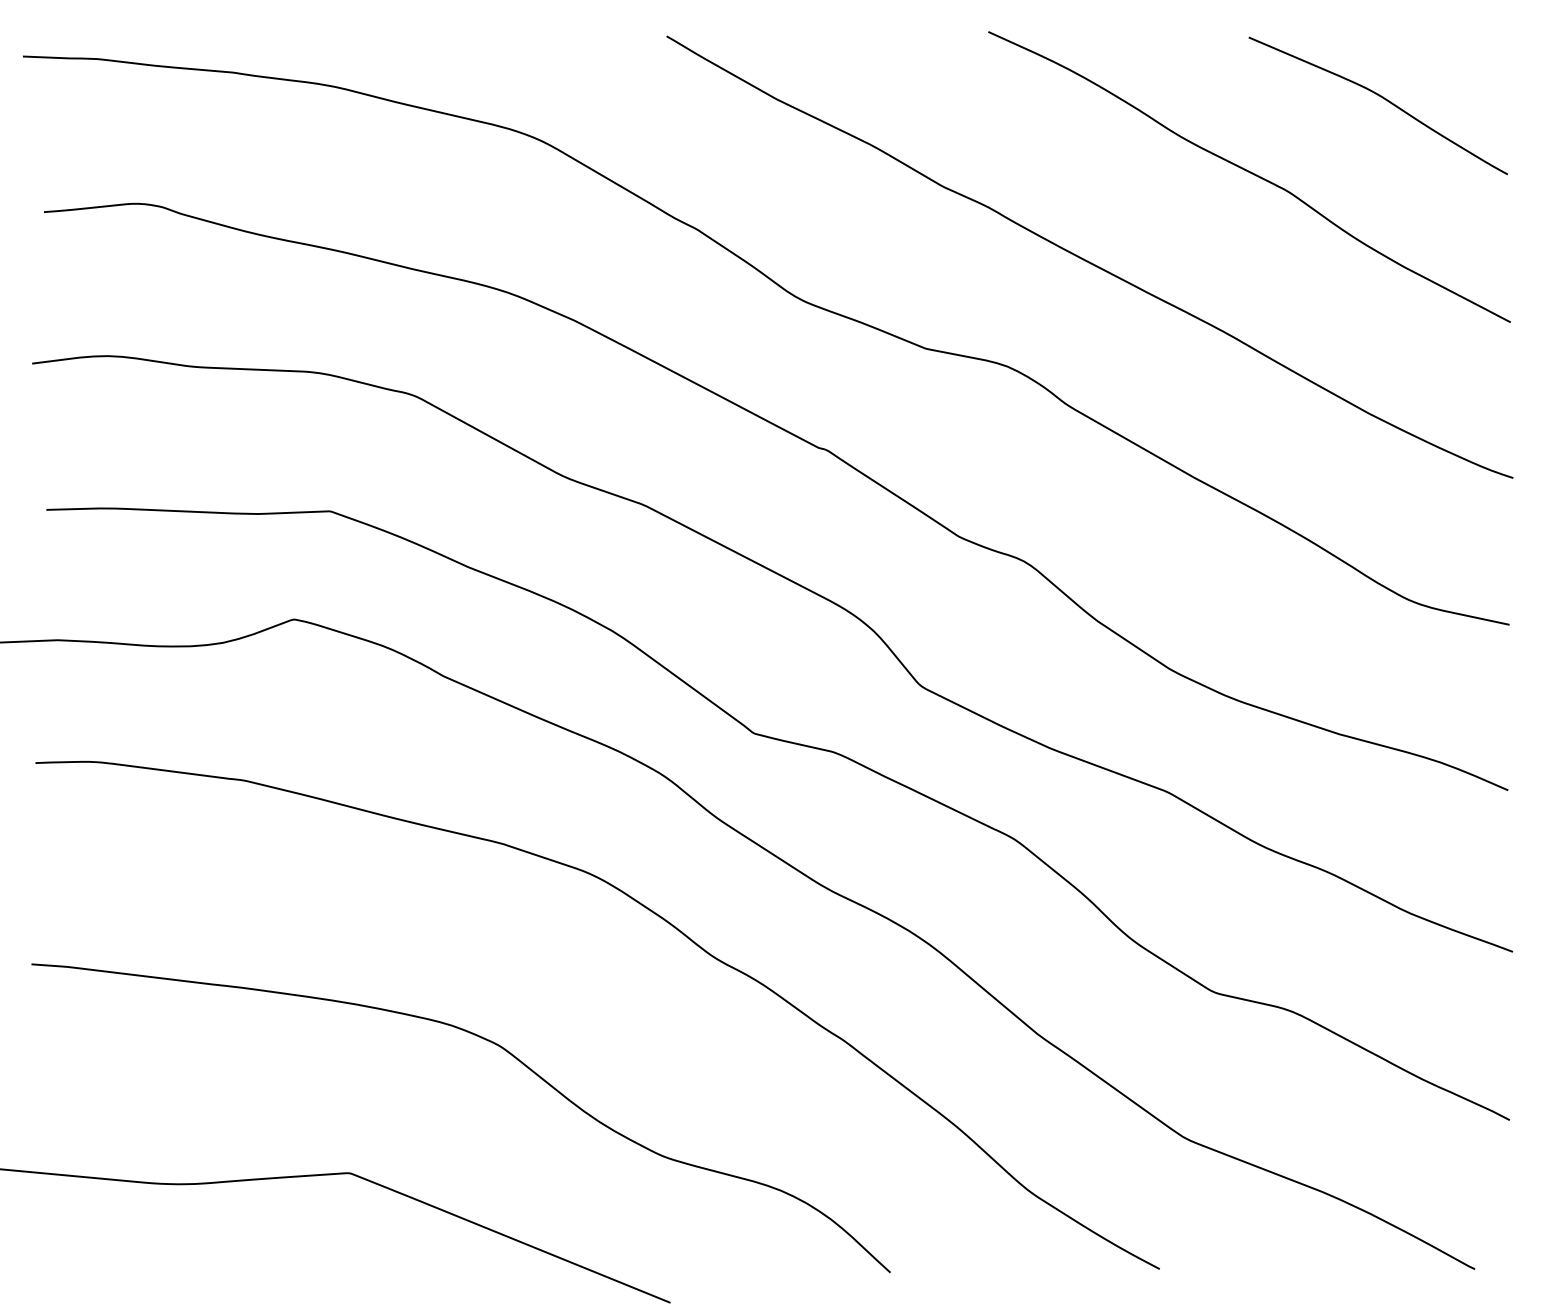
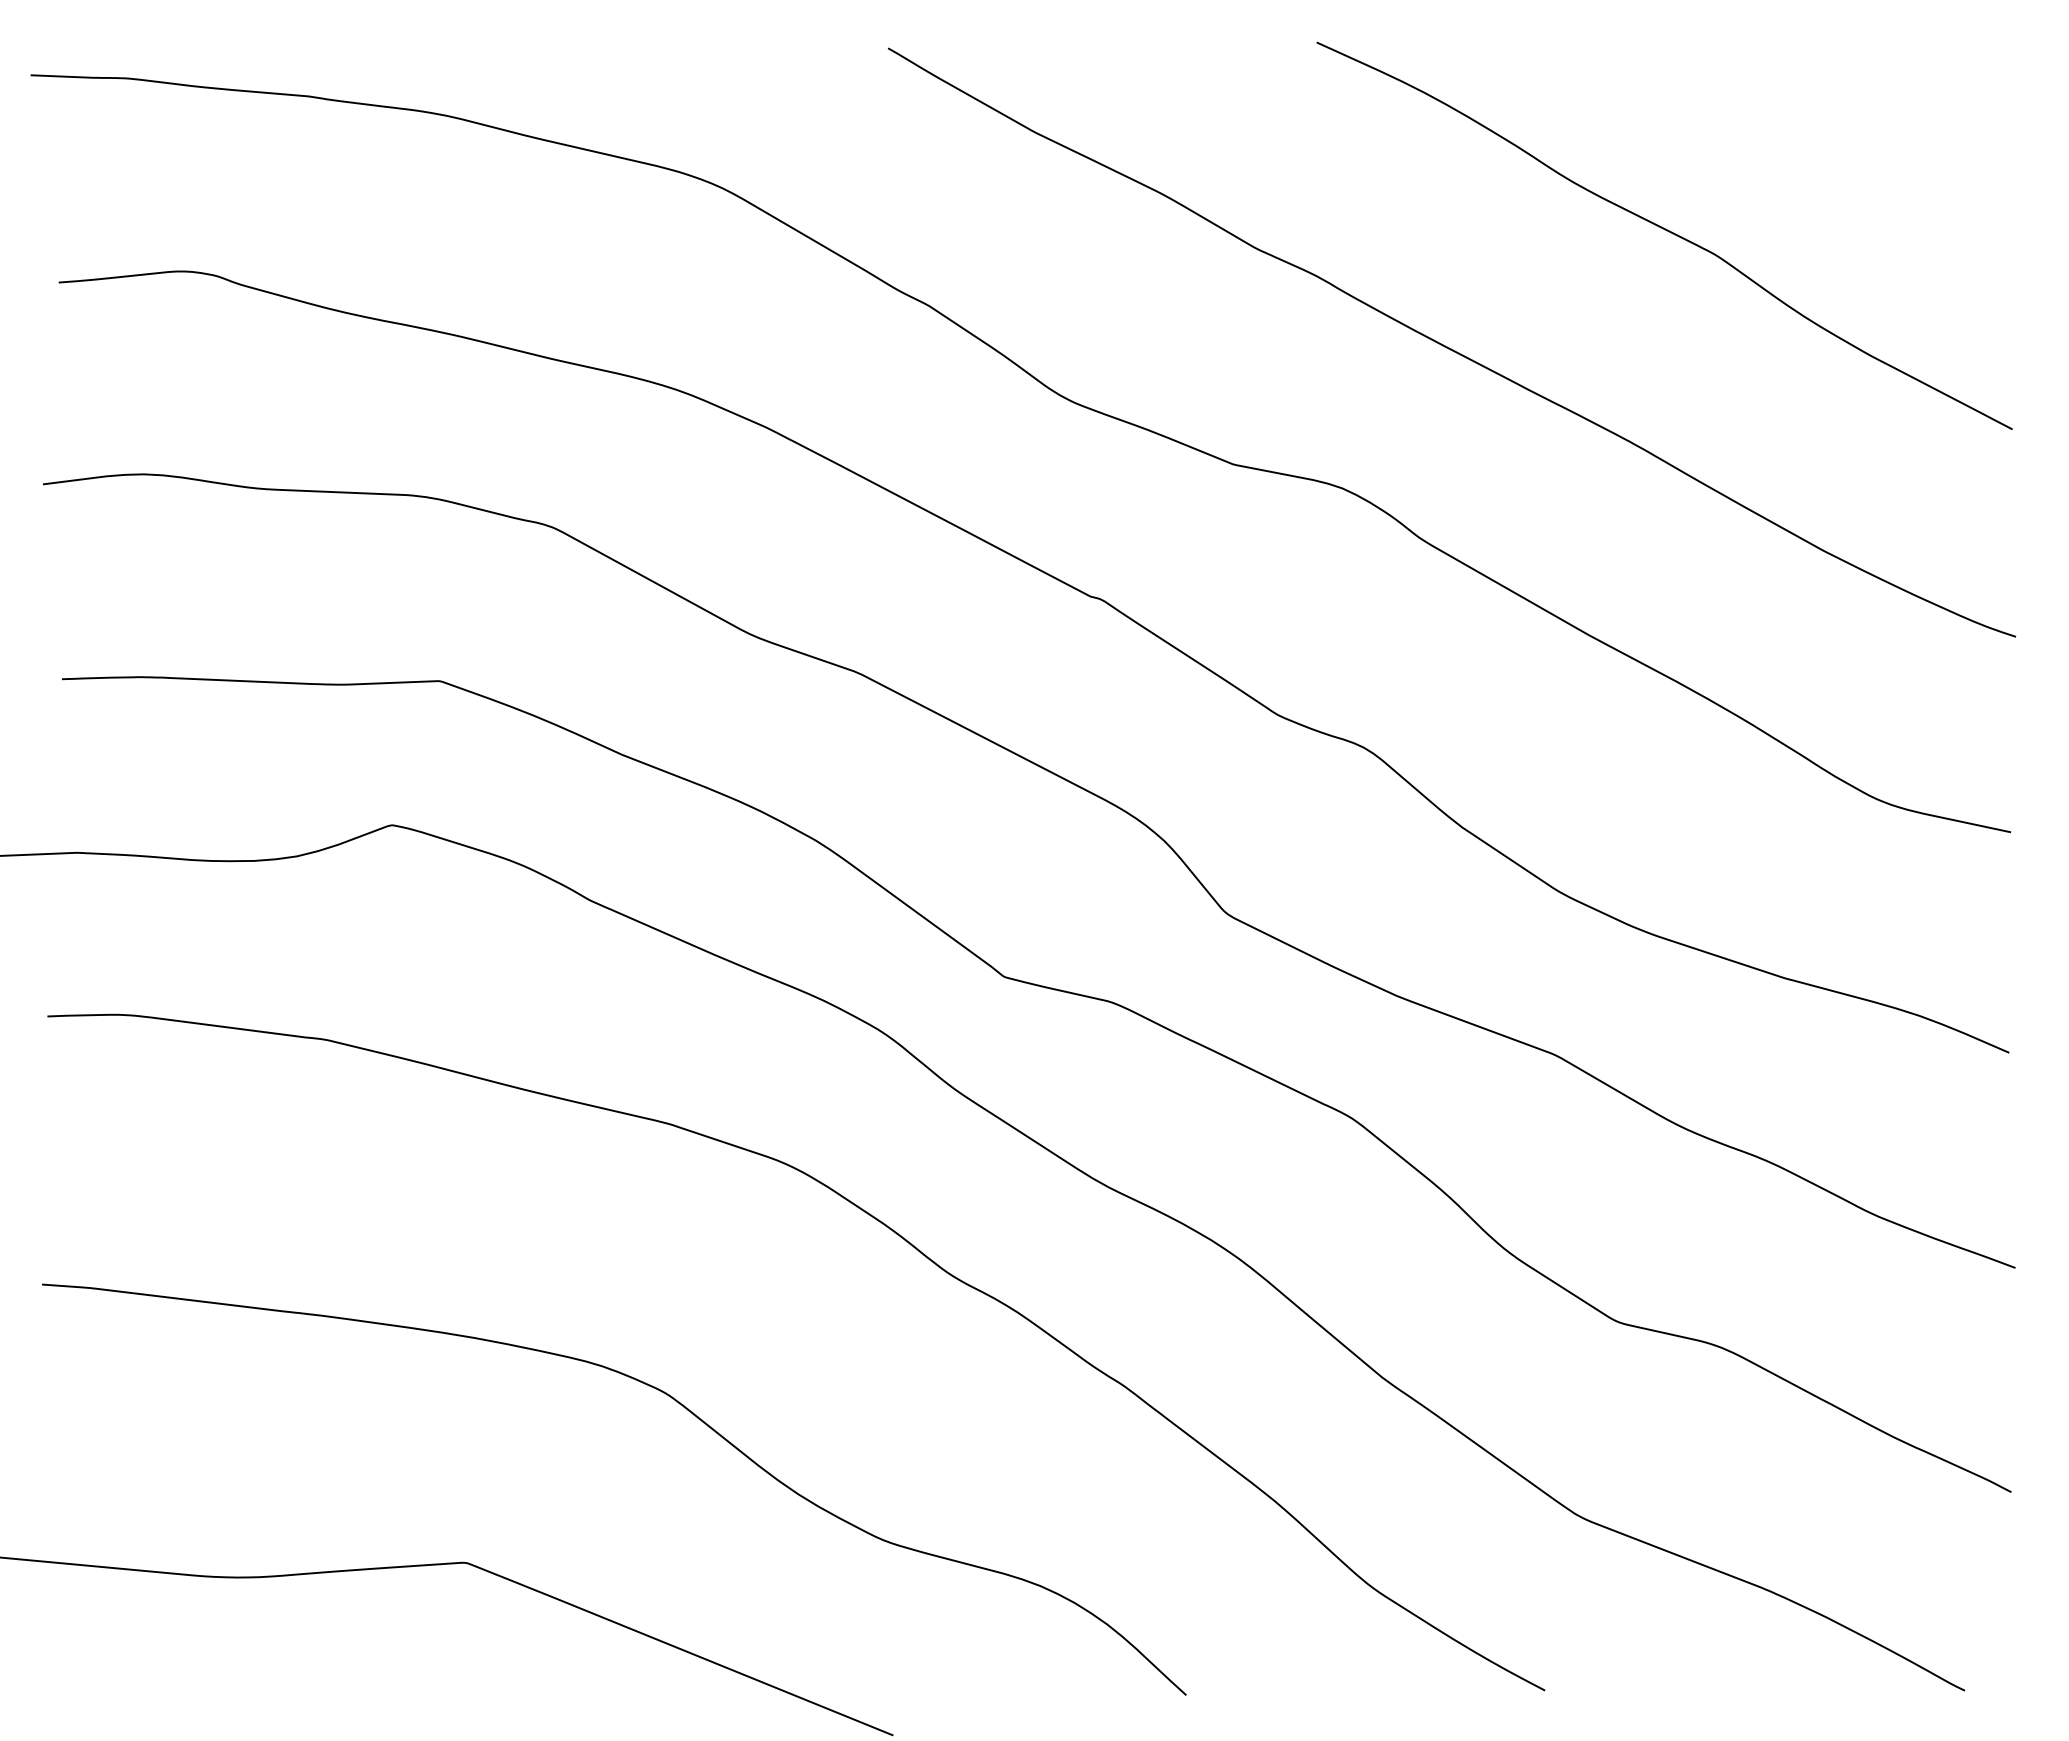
curve: (1383, 98) -> (1842, 131), removed

